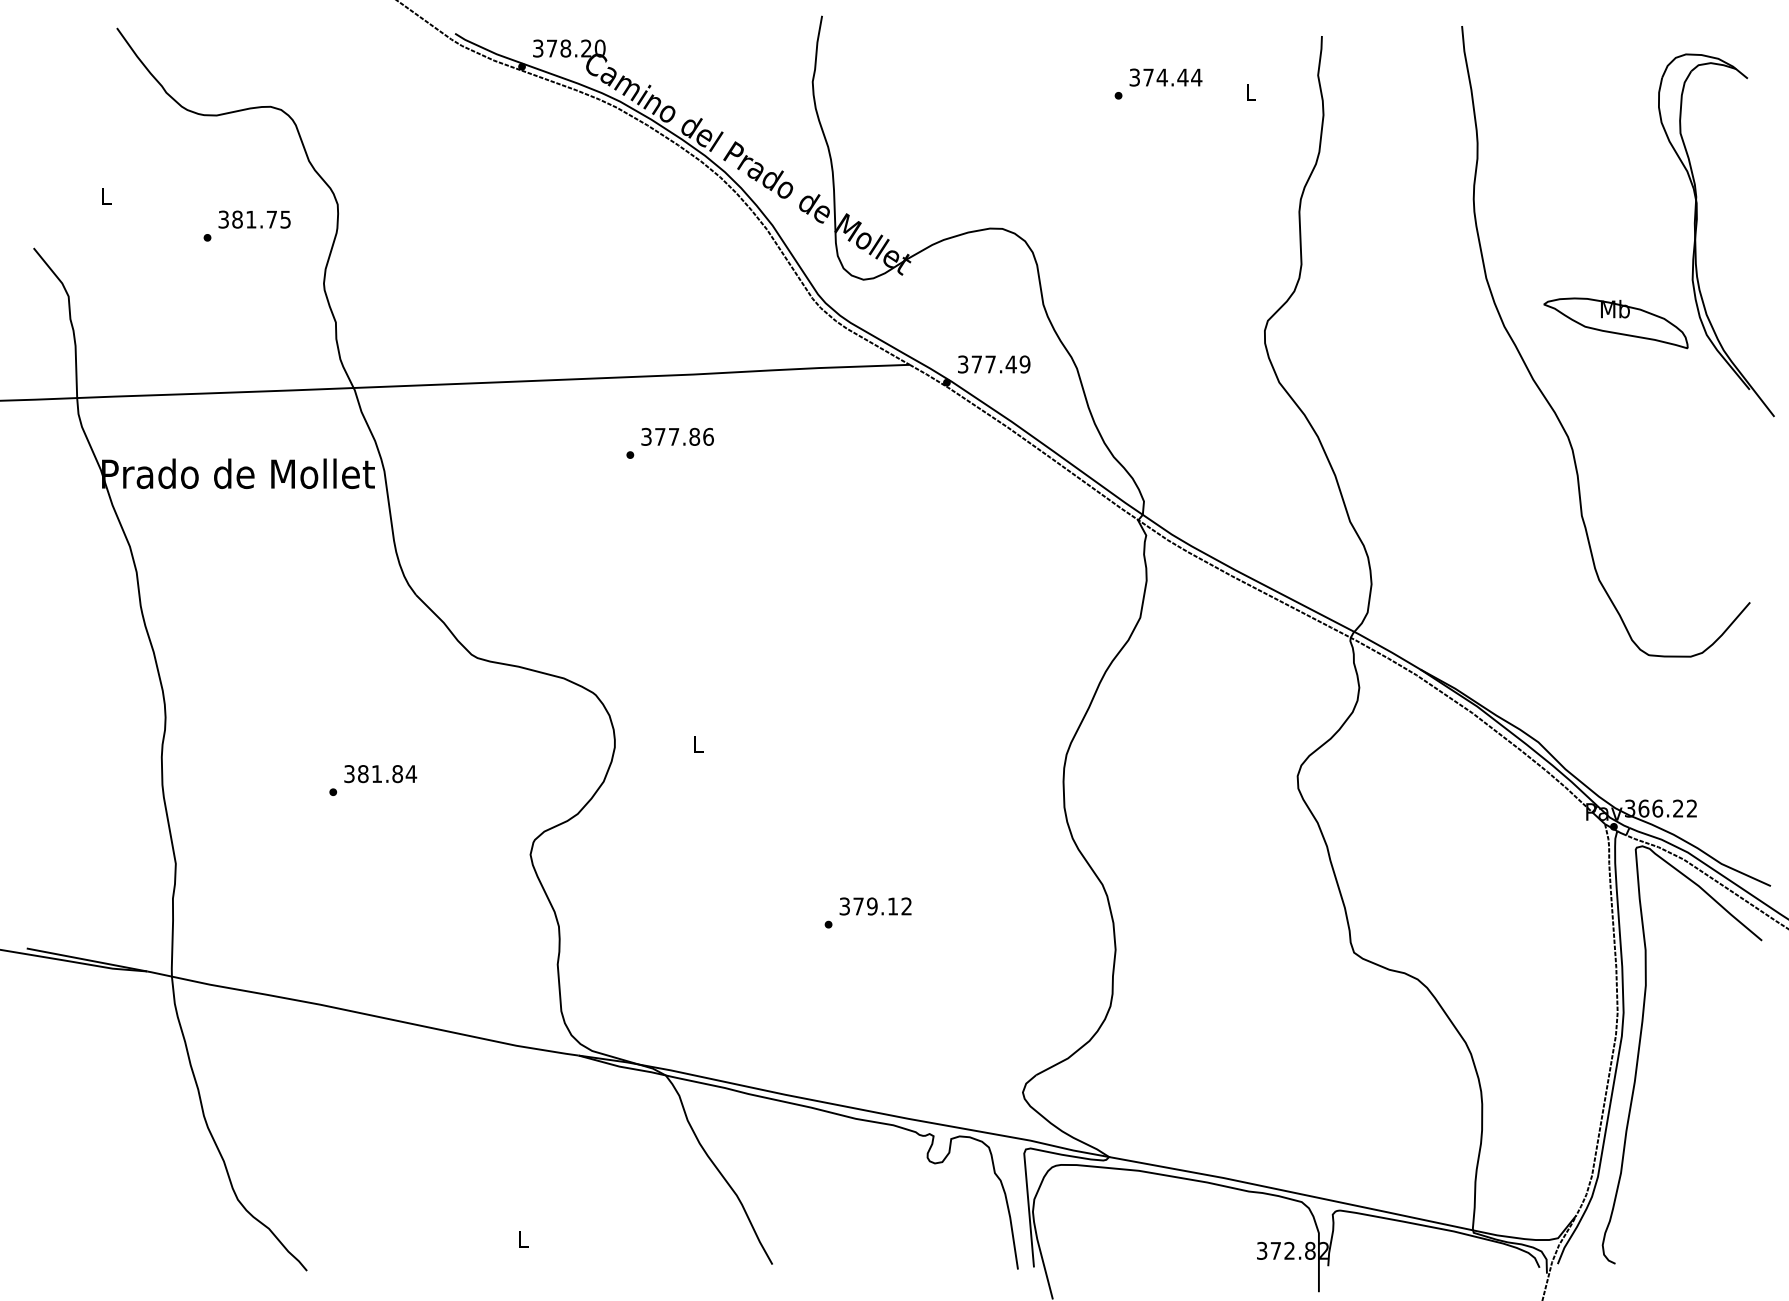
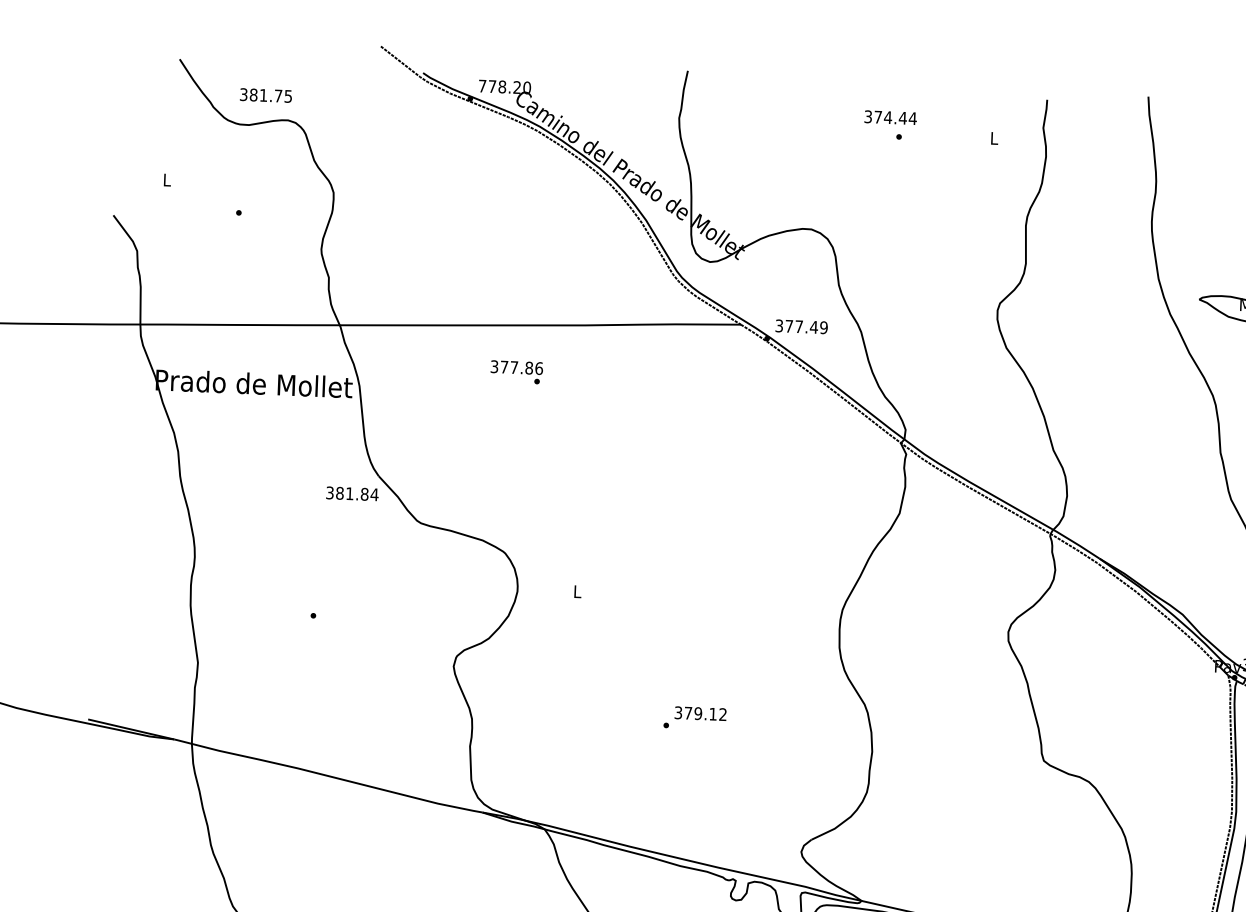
text: (538, 48) -> (482, 86), 378.20 -> 778.20
text: (1165, 77) -> (890, 117), moved
text: (254, 219) -> (265, 95), moved
text: (677, 436) -> (516, 367), moved
text: (380, 774) -> (352, 494), moved

